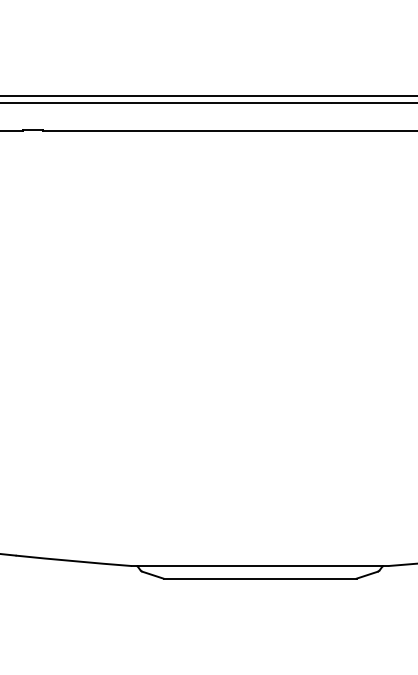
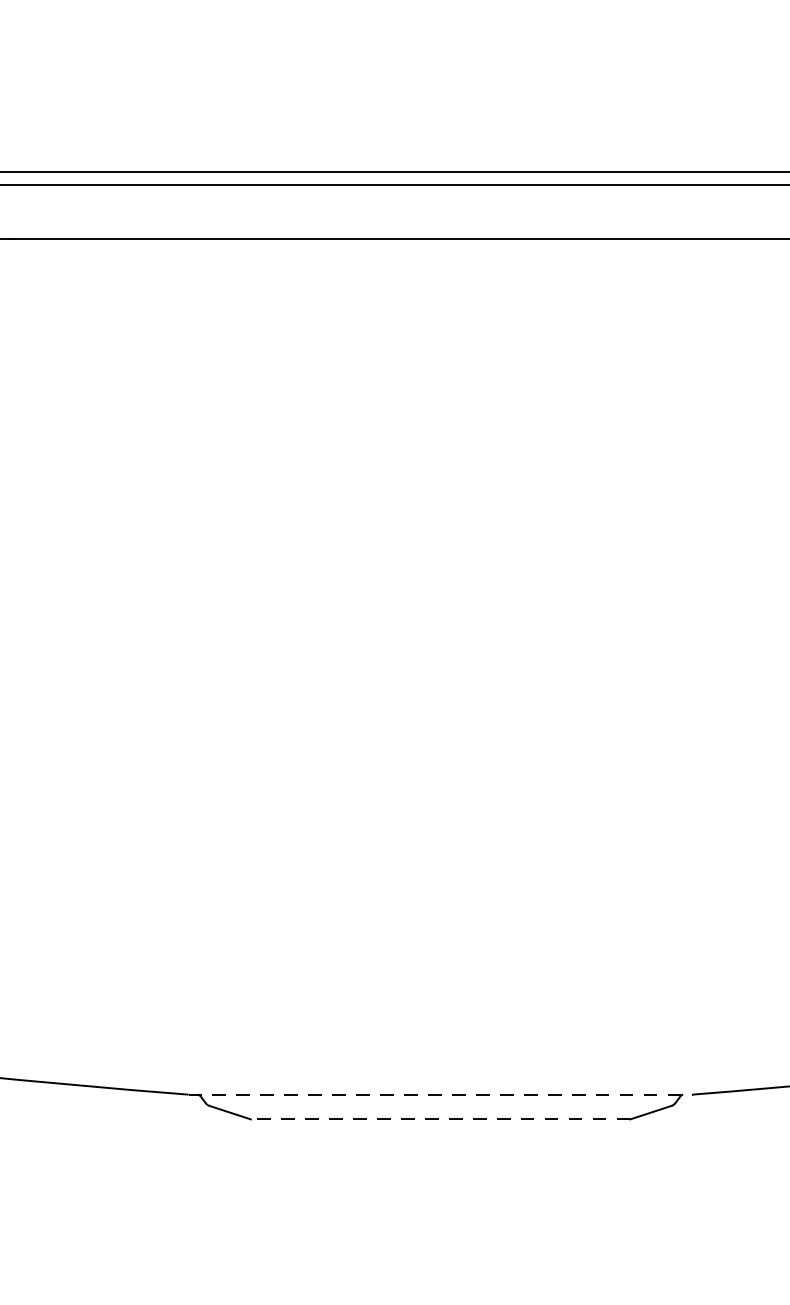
line: (260, 566) -> (441, 1095), solid -> dashed
line: (260, 578) -> (441, 1119), solid -> dashed

